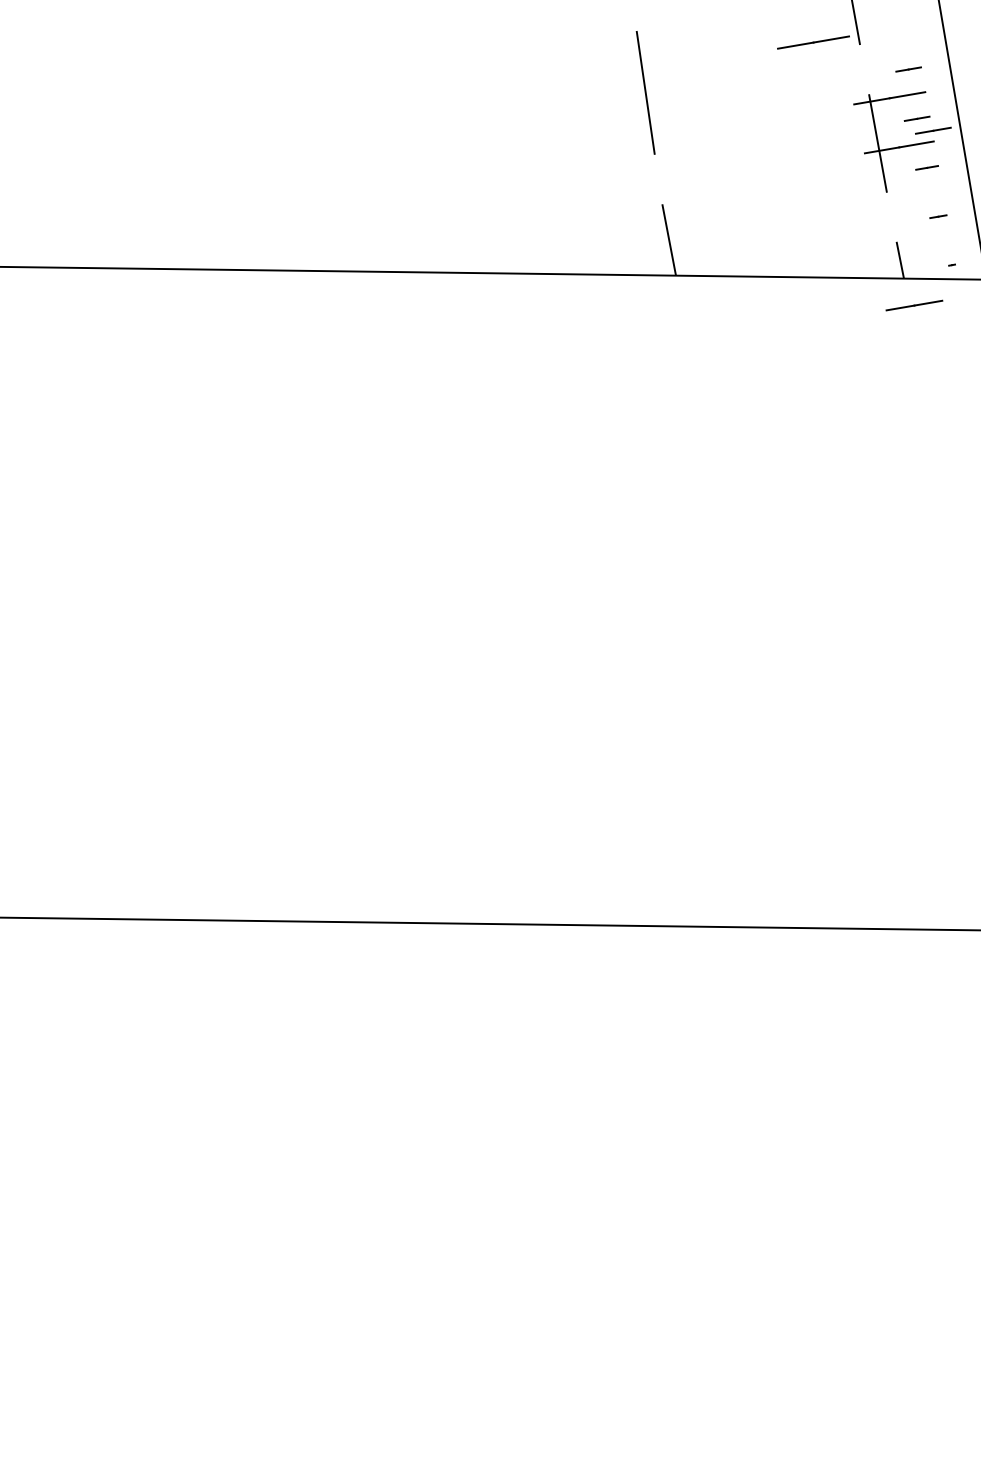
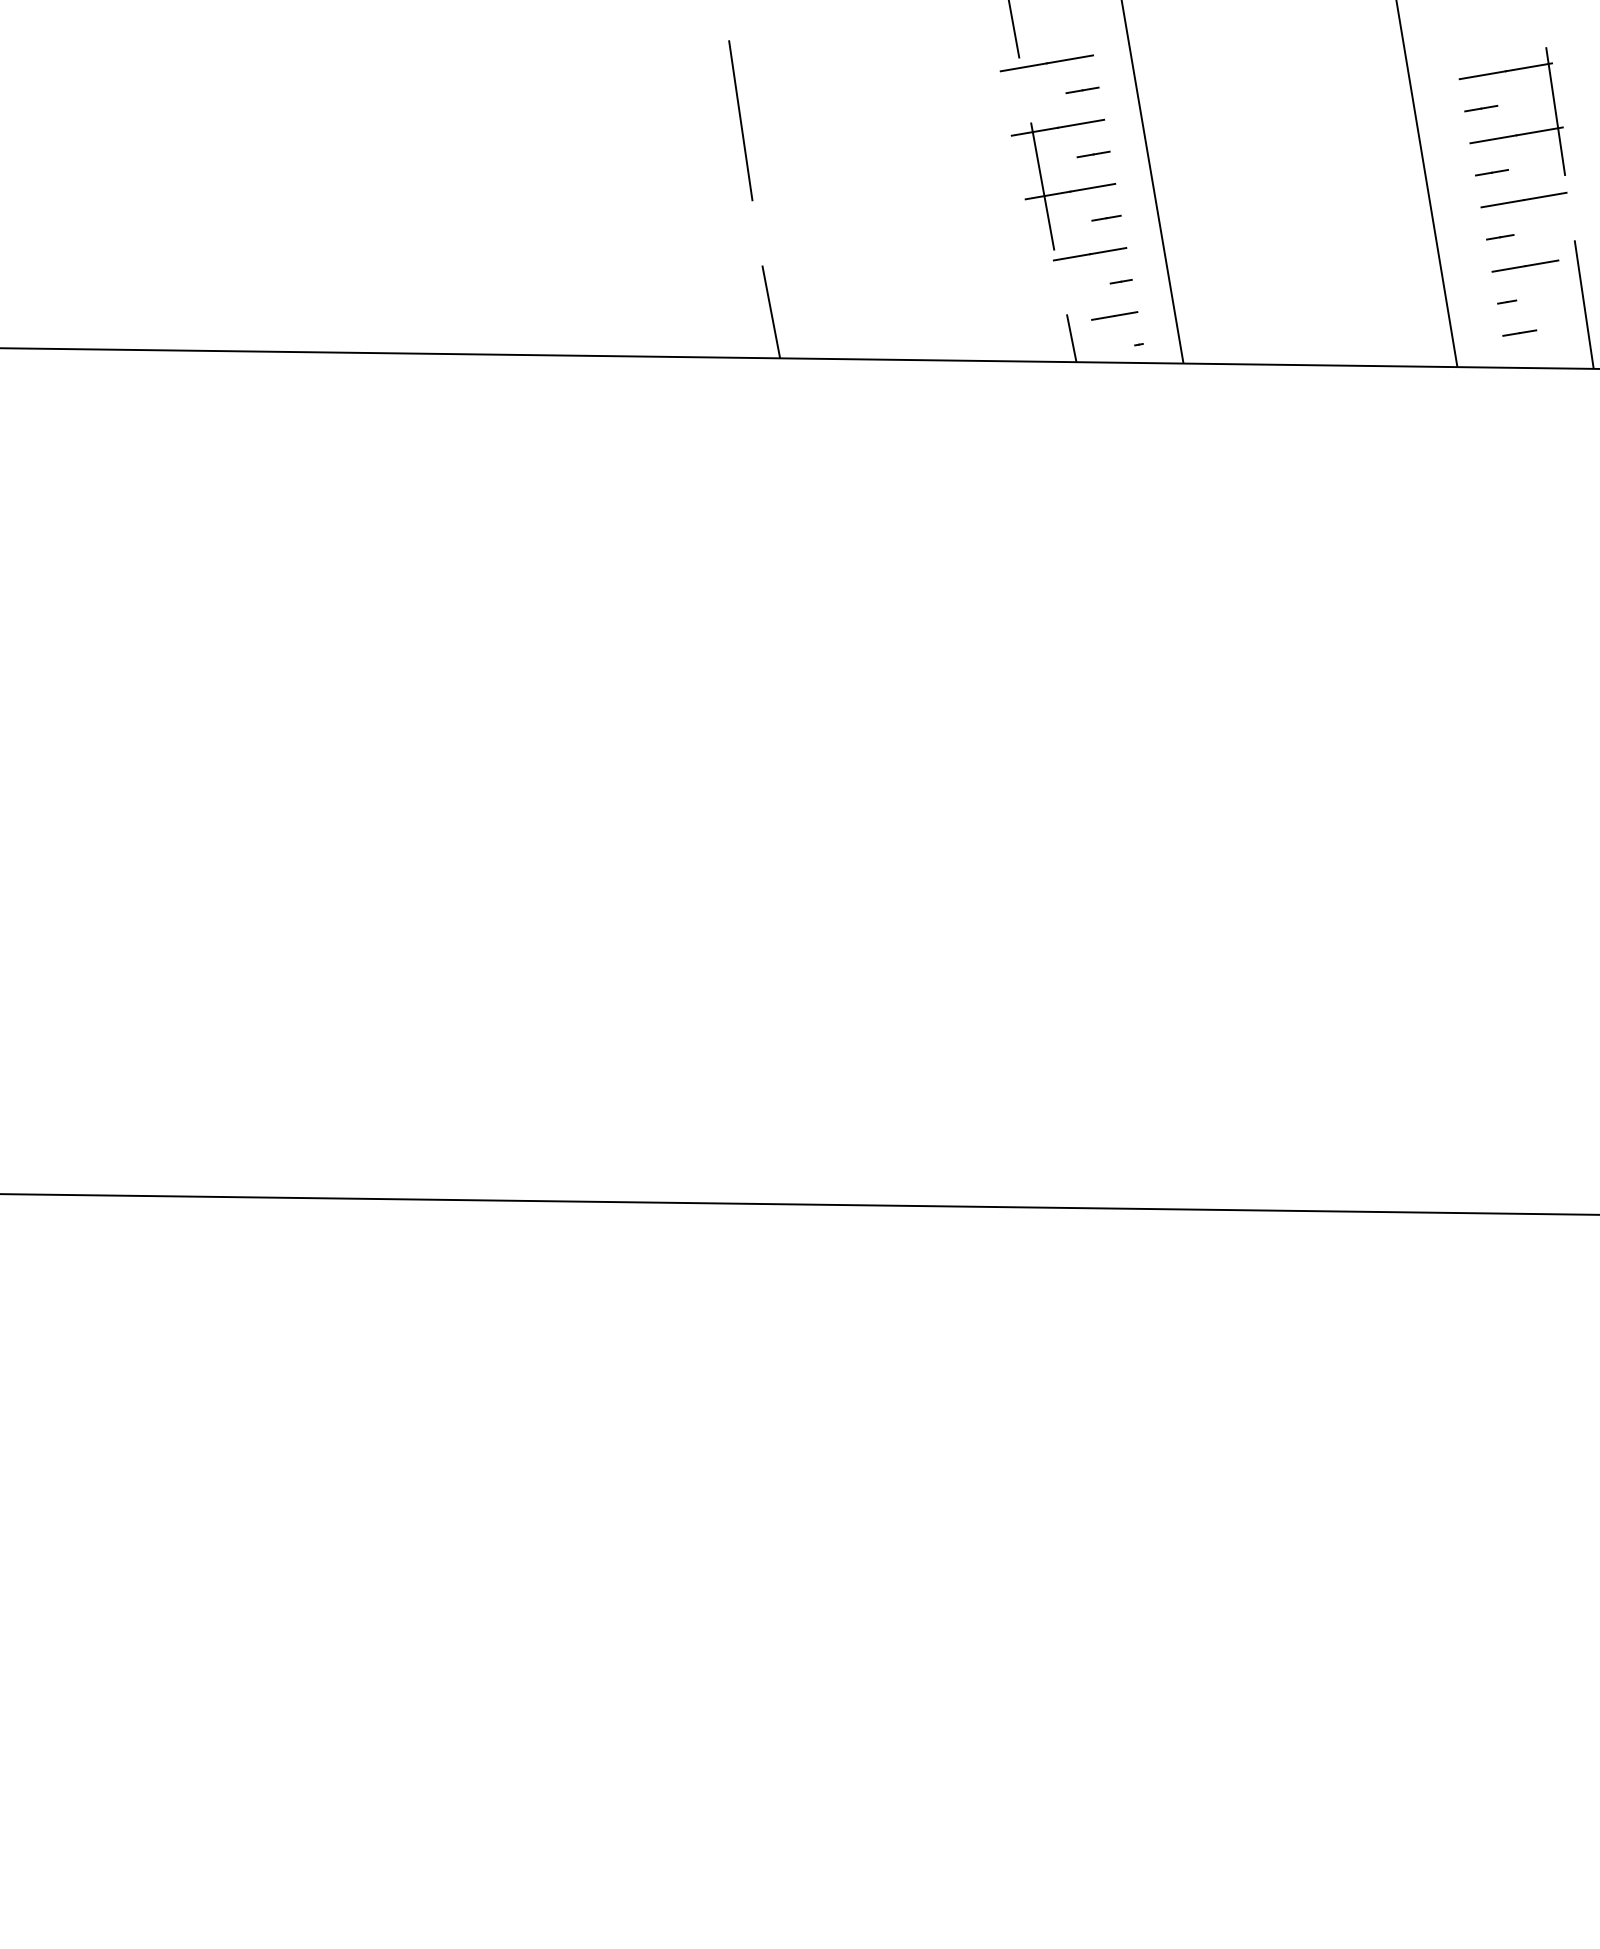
line: (813, 42) -> (1046, 63), moved
line: (933, 130) -> (1114, 315), moved
line: (914, 305) -> (1090, 254), moved

